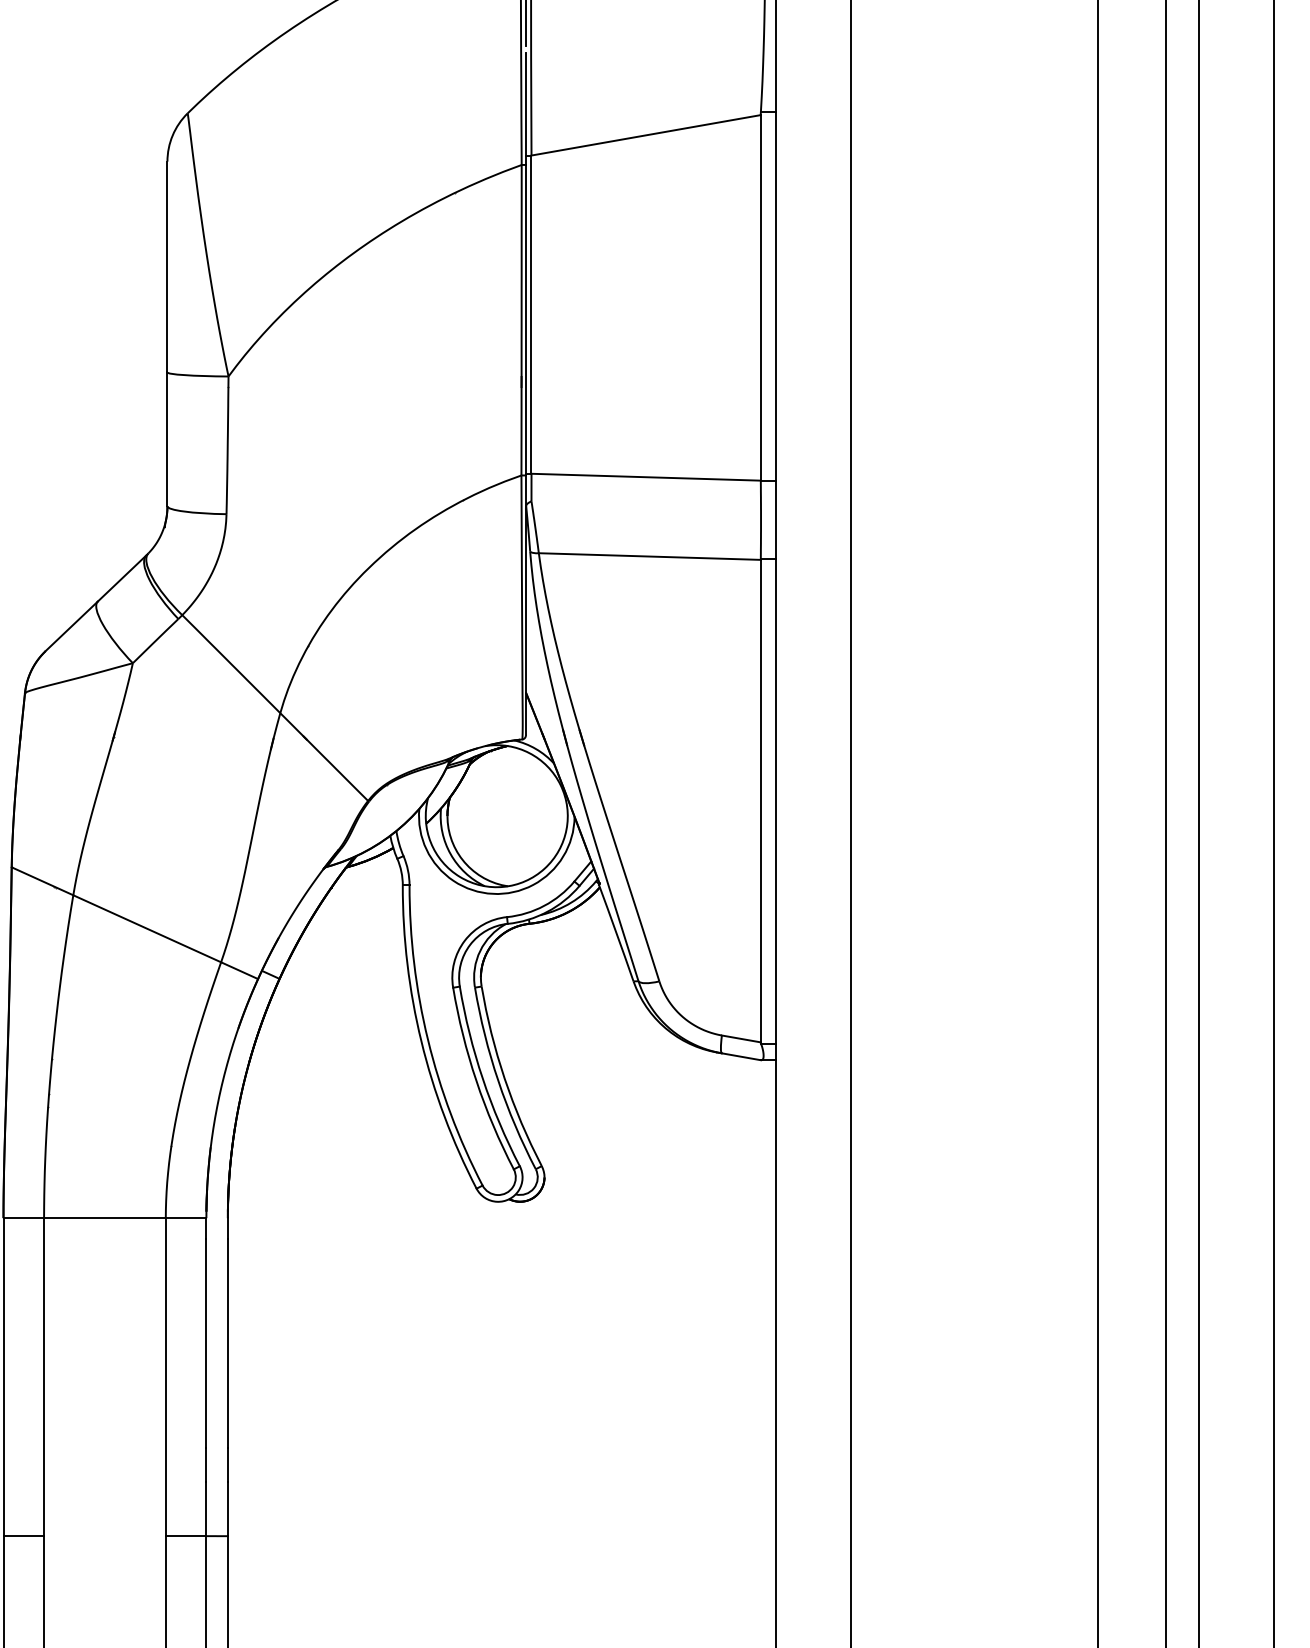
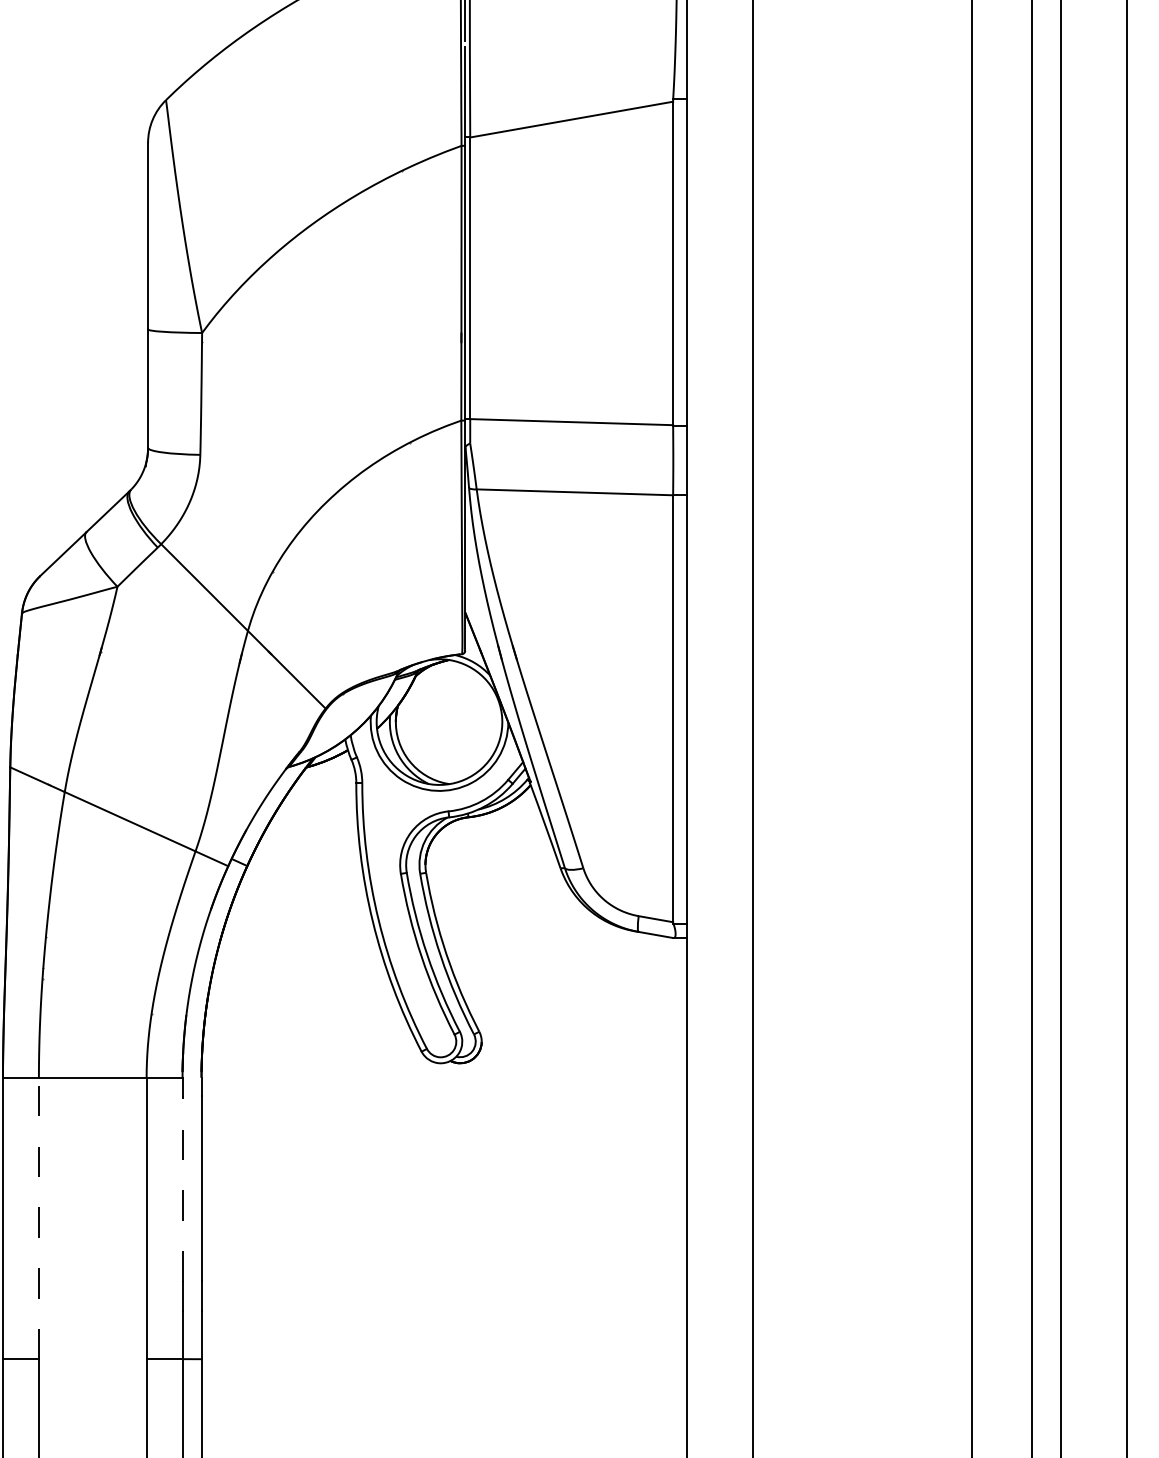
line: (206, 1343) -> (182, 1188), solid -> dashed
line: (43, 1377) -> (38, 1218), solid -> dashed

